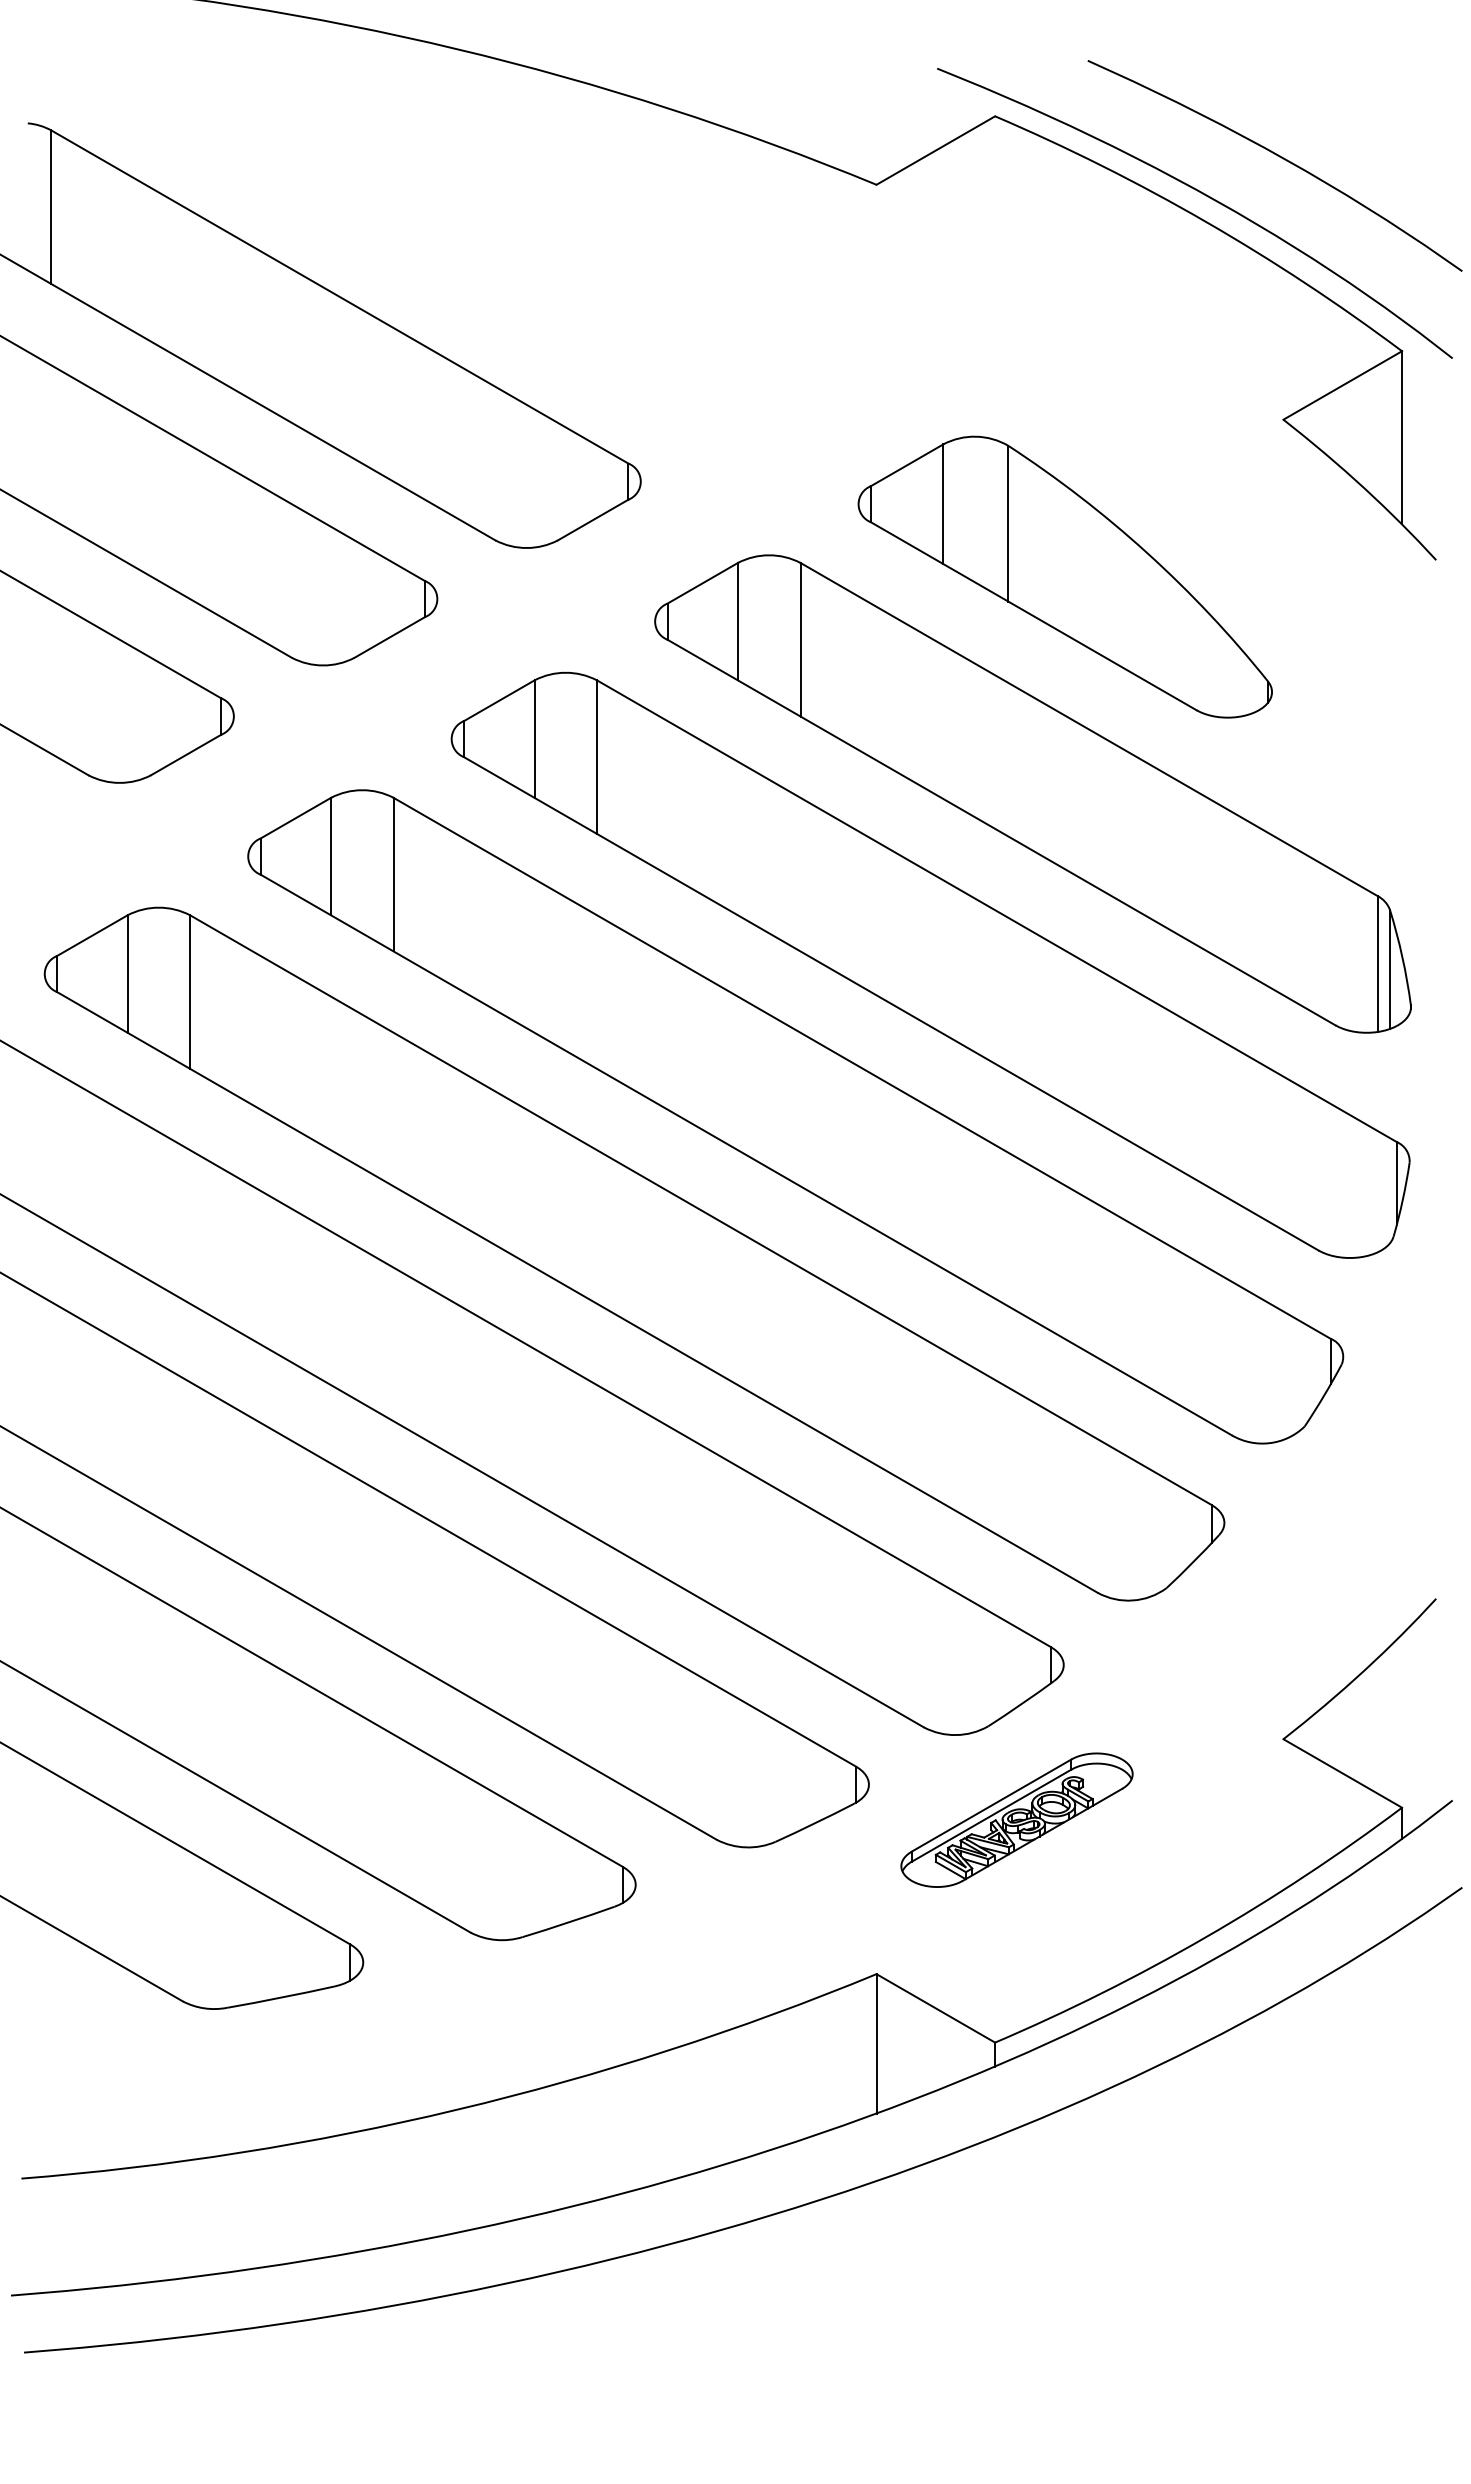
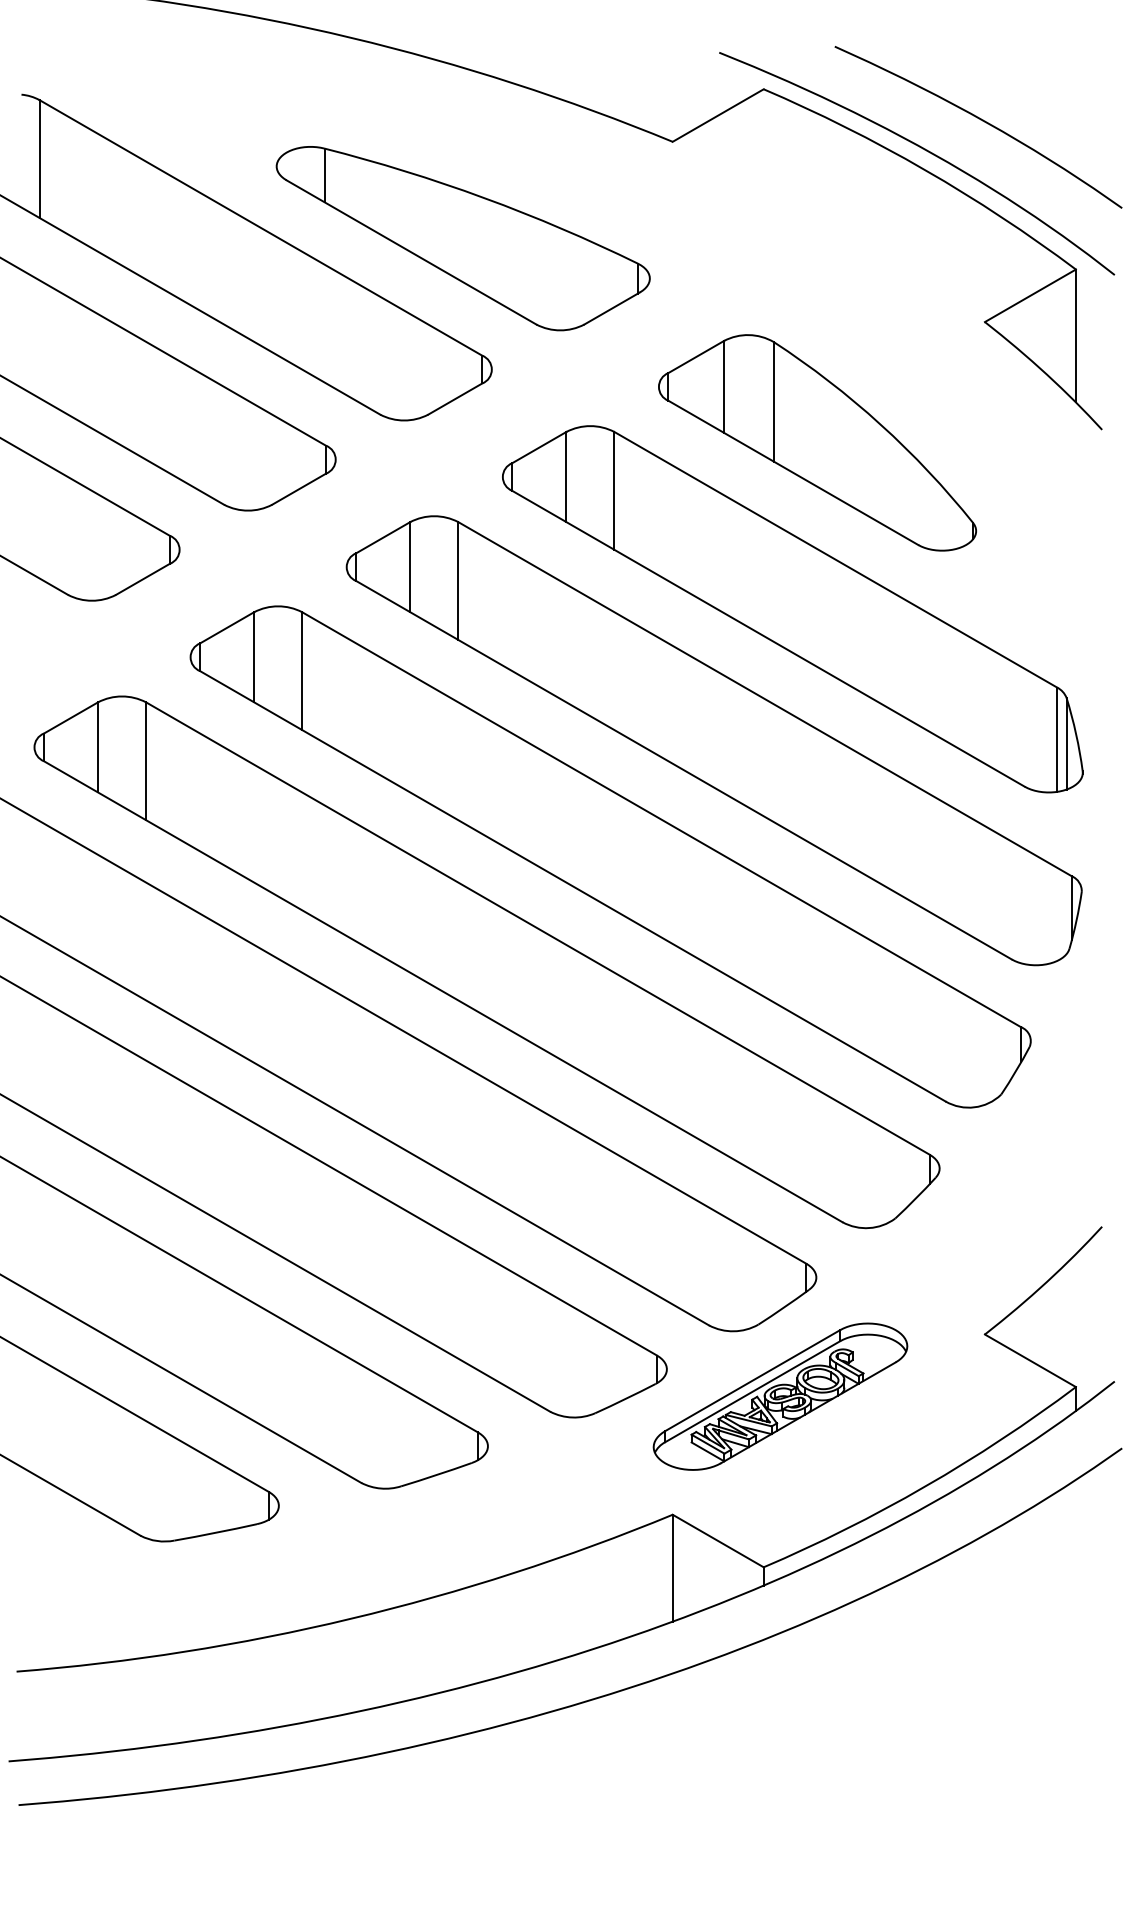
part: (602, 310) -> (462, 238), added
part: (1017, 1820) -> (780, 1396), size x1.43

